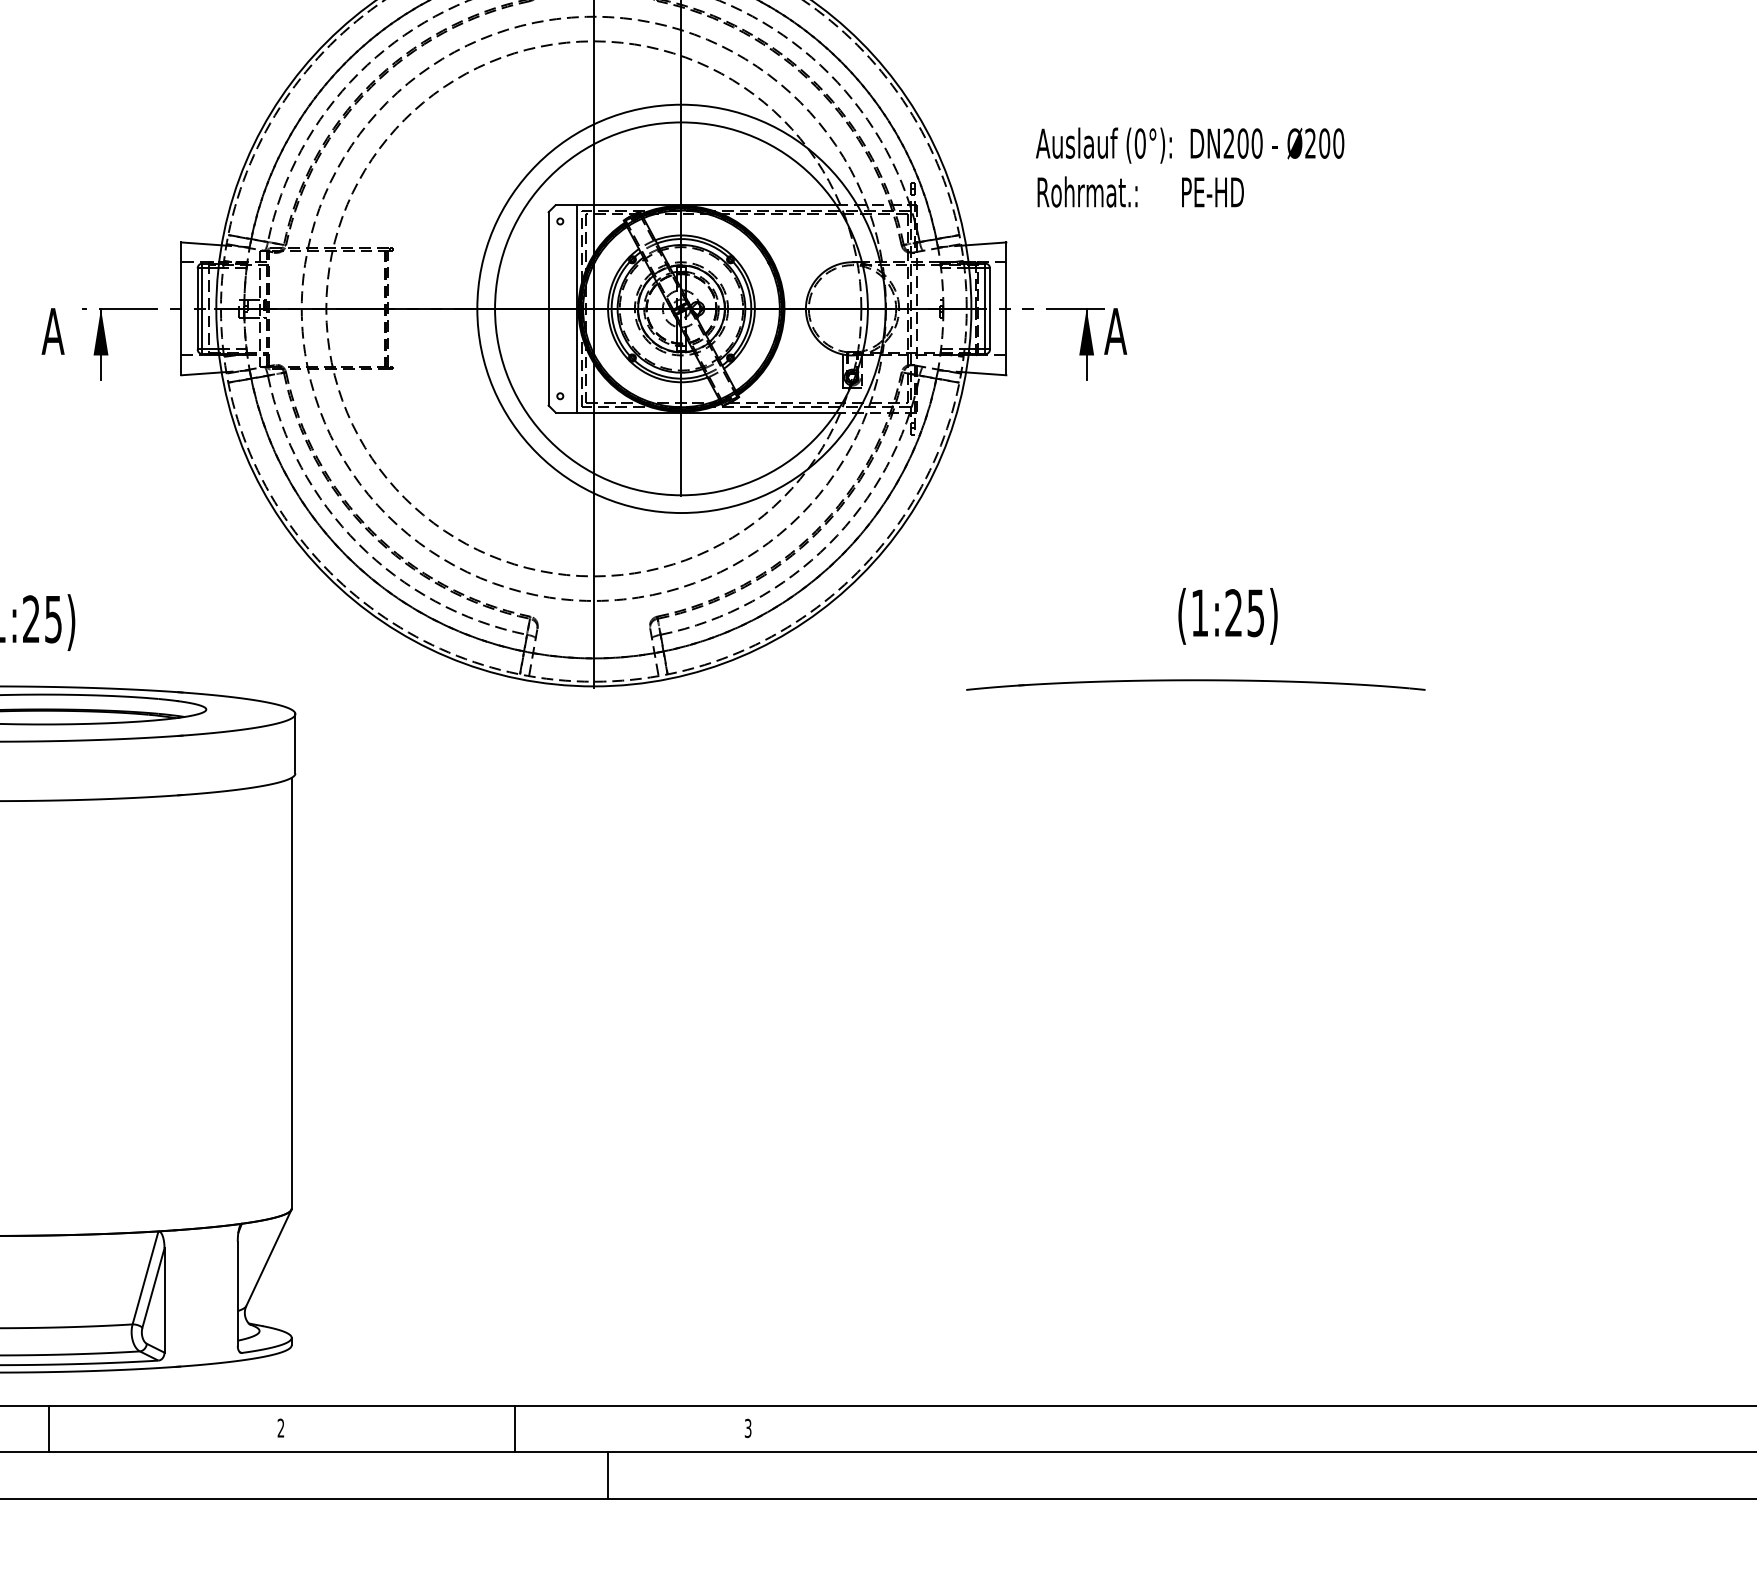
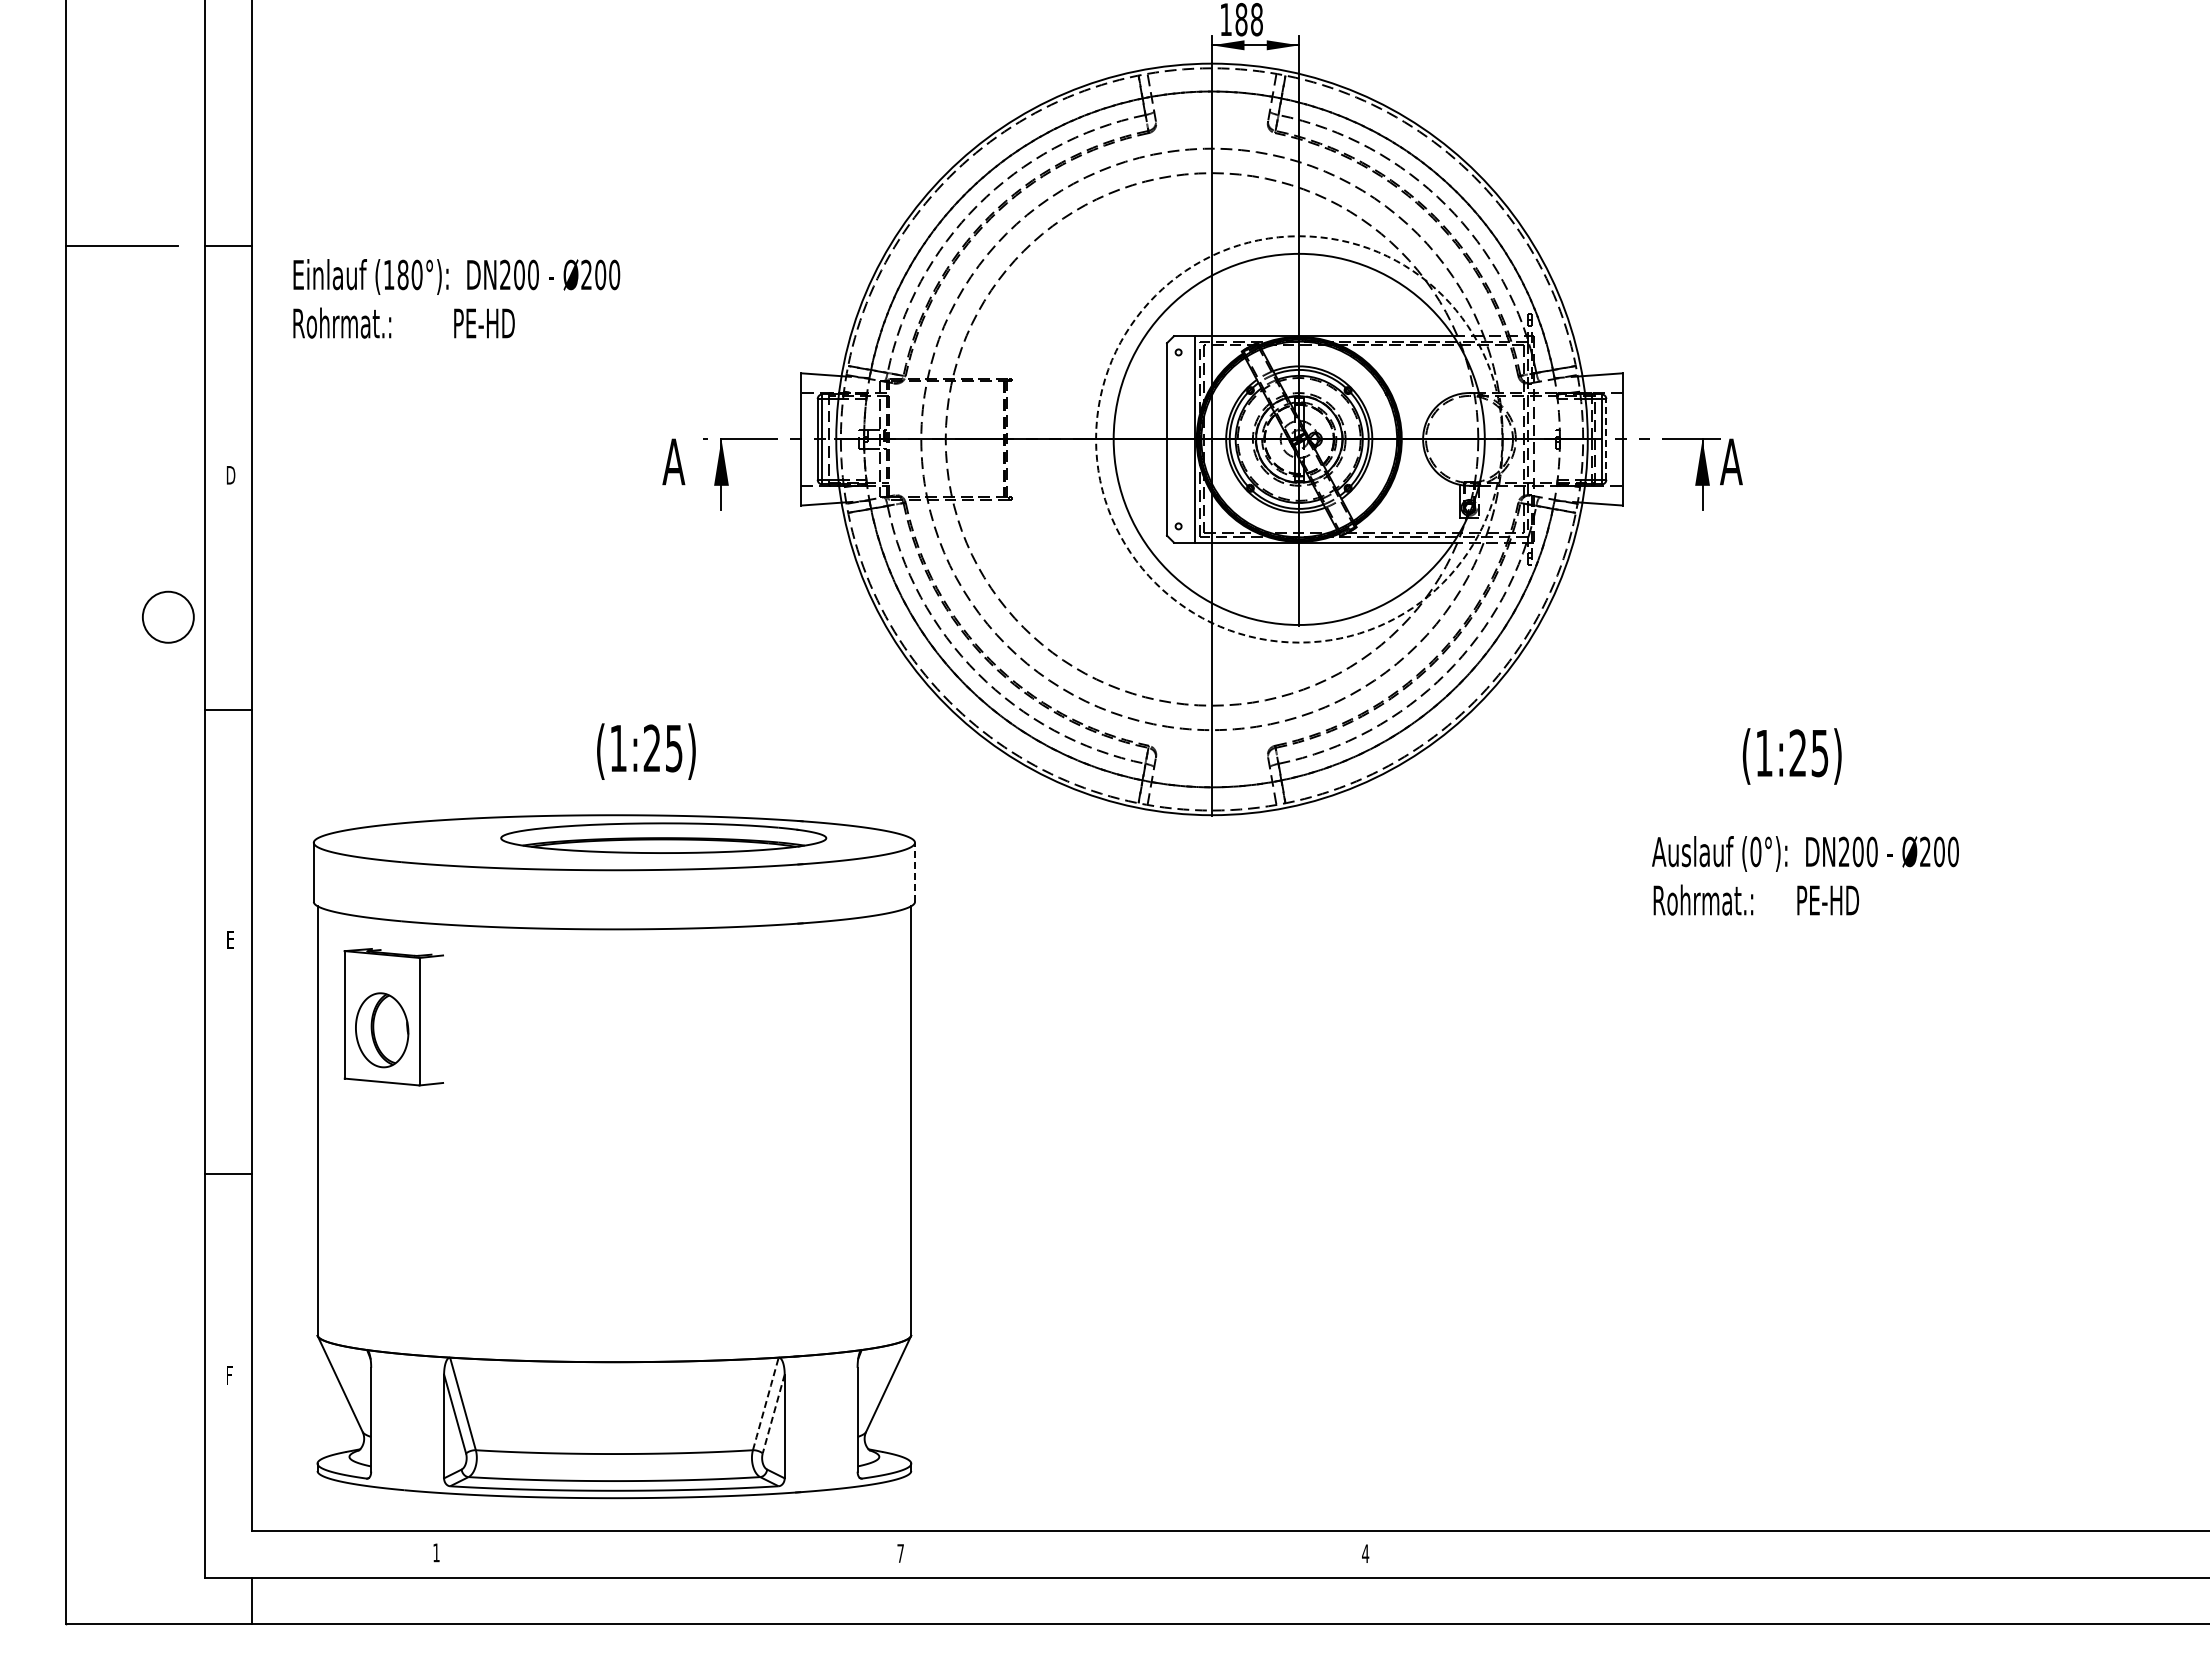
text: (1190, 167) -> (1805, 875), moved
line: (990, 307) -> (1606, 438), solid -> dashed
circle: (681, 308) -> (1299, 439), solid -> dashed
text: (1227, 616) -> (1791, 756), moved
part: (1195, 684) -> (1810, 813), removed
line: (295, 743) -> (915, 872), solid -> dashed
line: (145, 1277) -> (765, 1403), solid -> dashed
line: (153, 1288) -> (773, 1414), solid -> dashed
text: (280, 1428) -> (900, 1553), 2 -> 7
text: (748, 1428) -> (1365, 1553), 3 -> 4
line: (48, 1429) -> (669, 1554), removed
line: (514, 1429) -> (1133, 1554), removed
line: (608, 1475) -> (1226, 1600), removed

